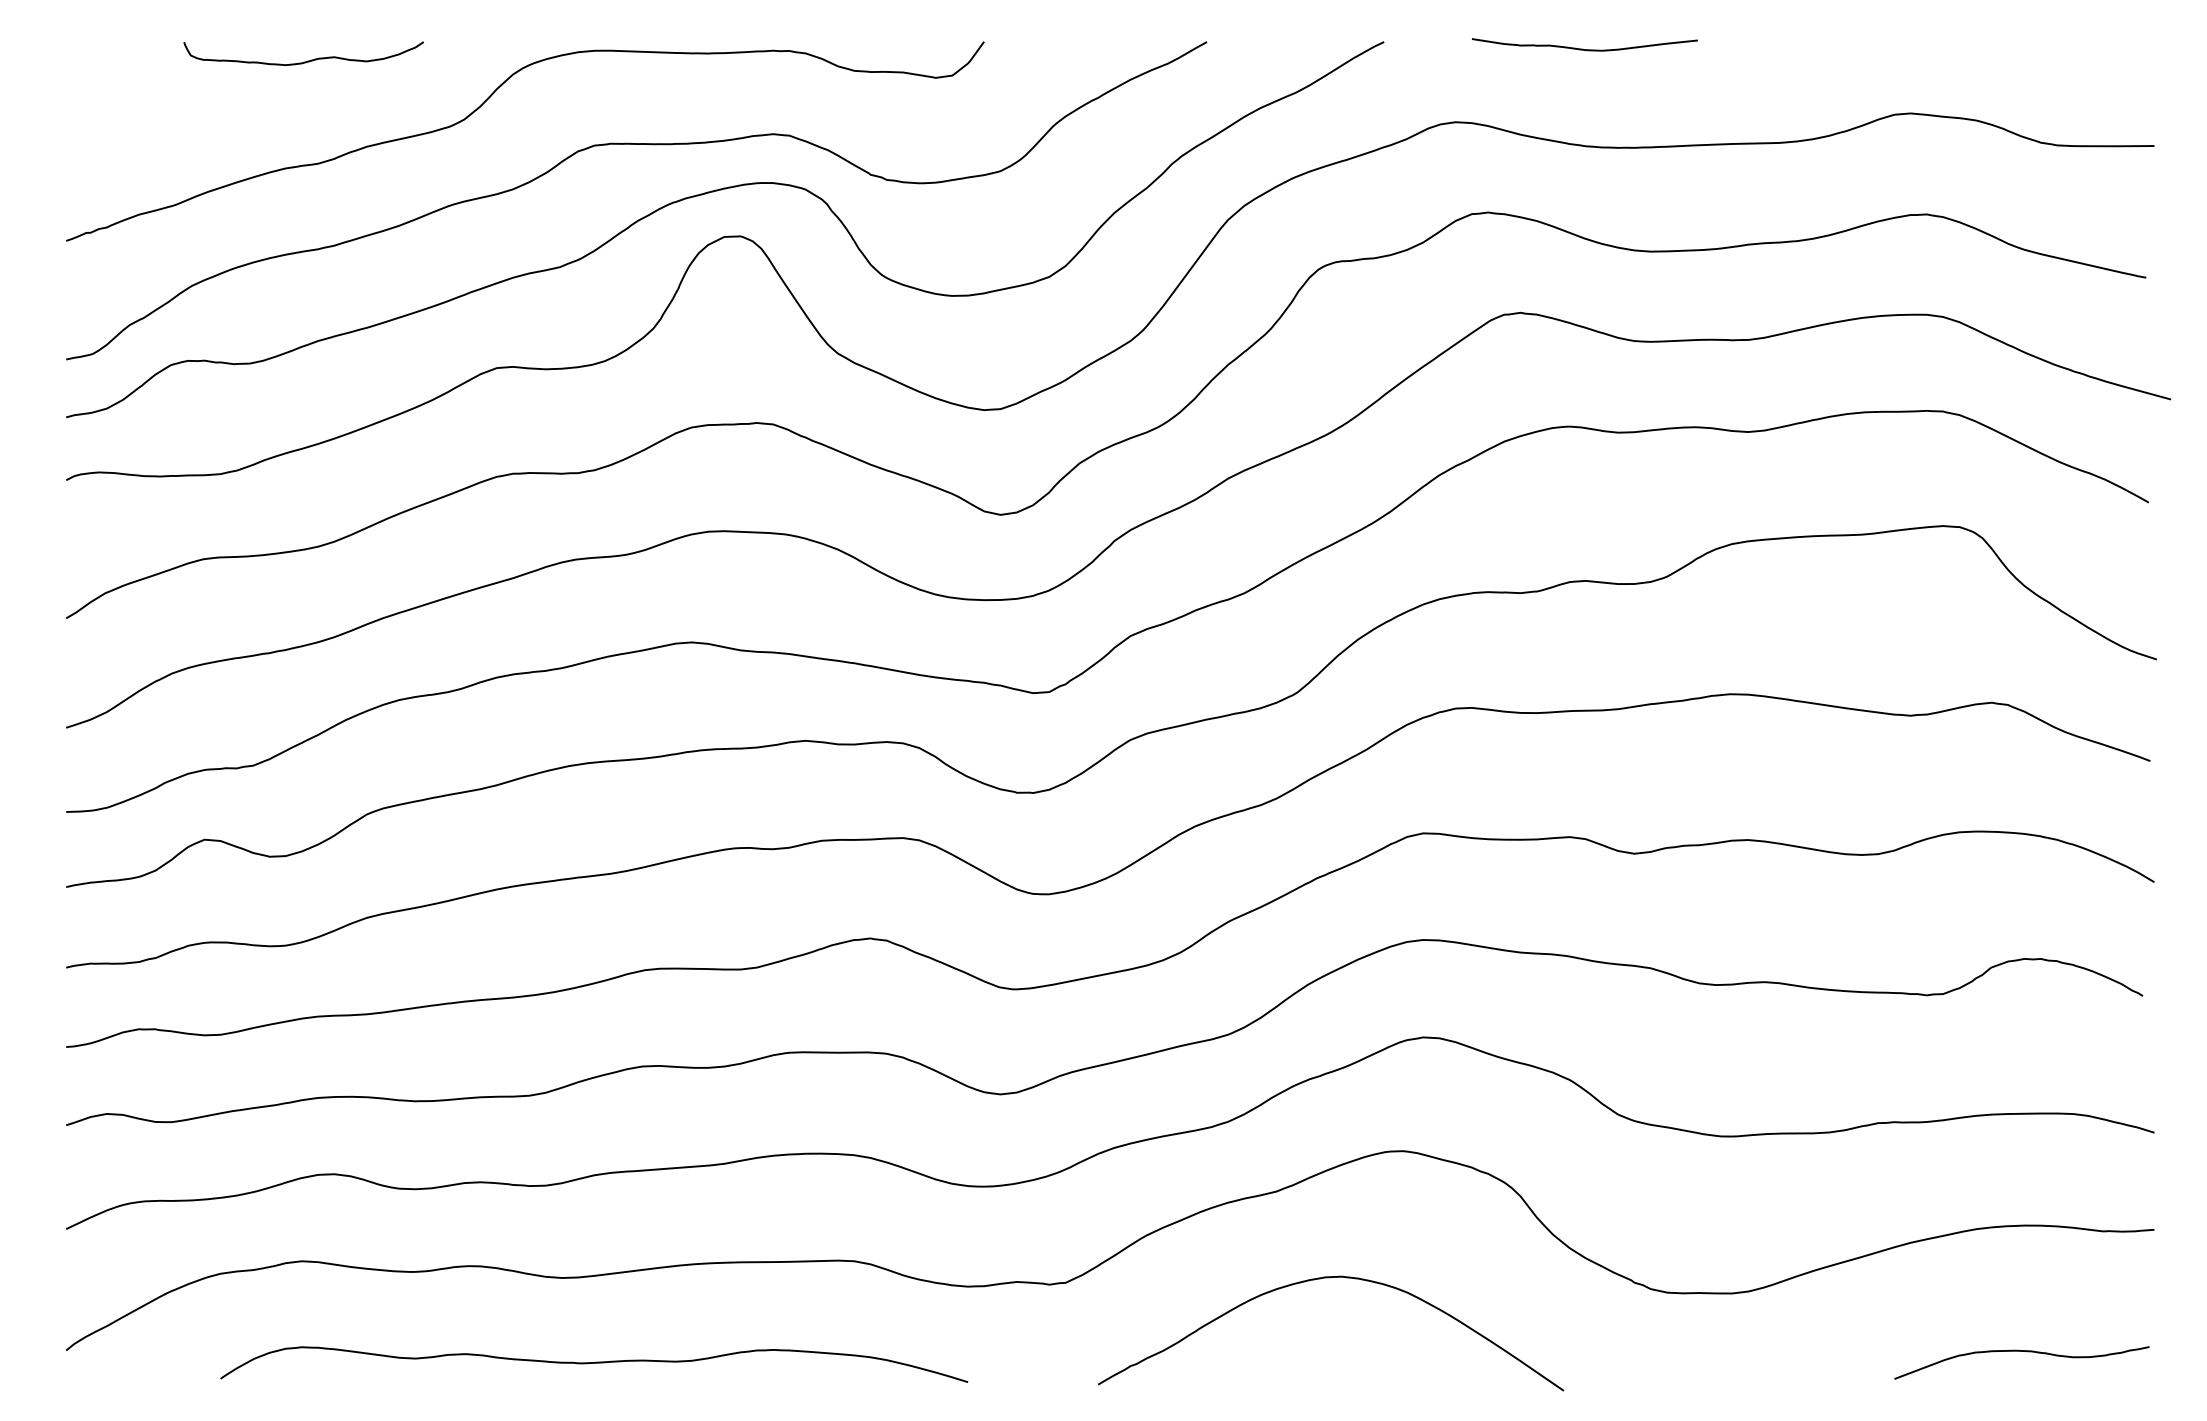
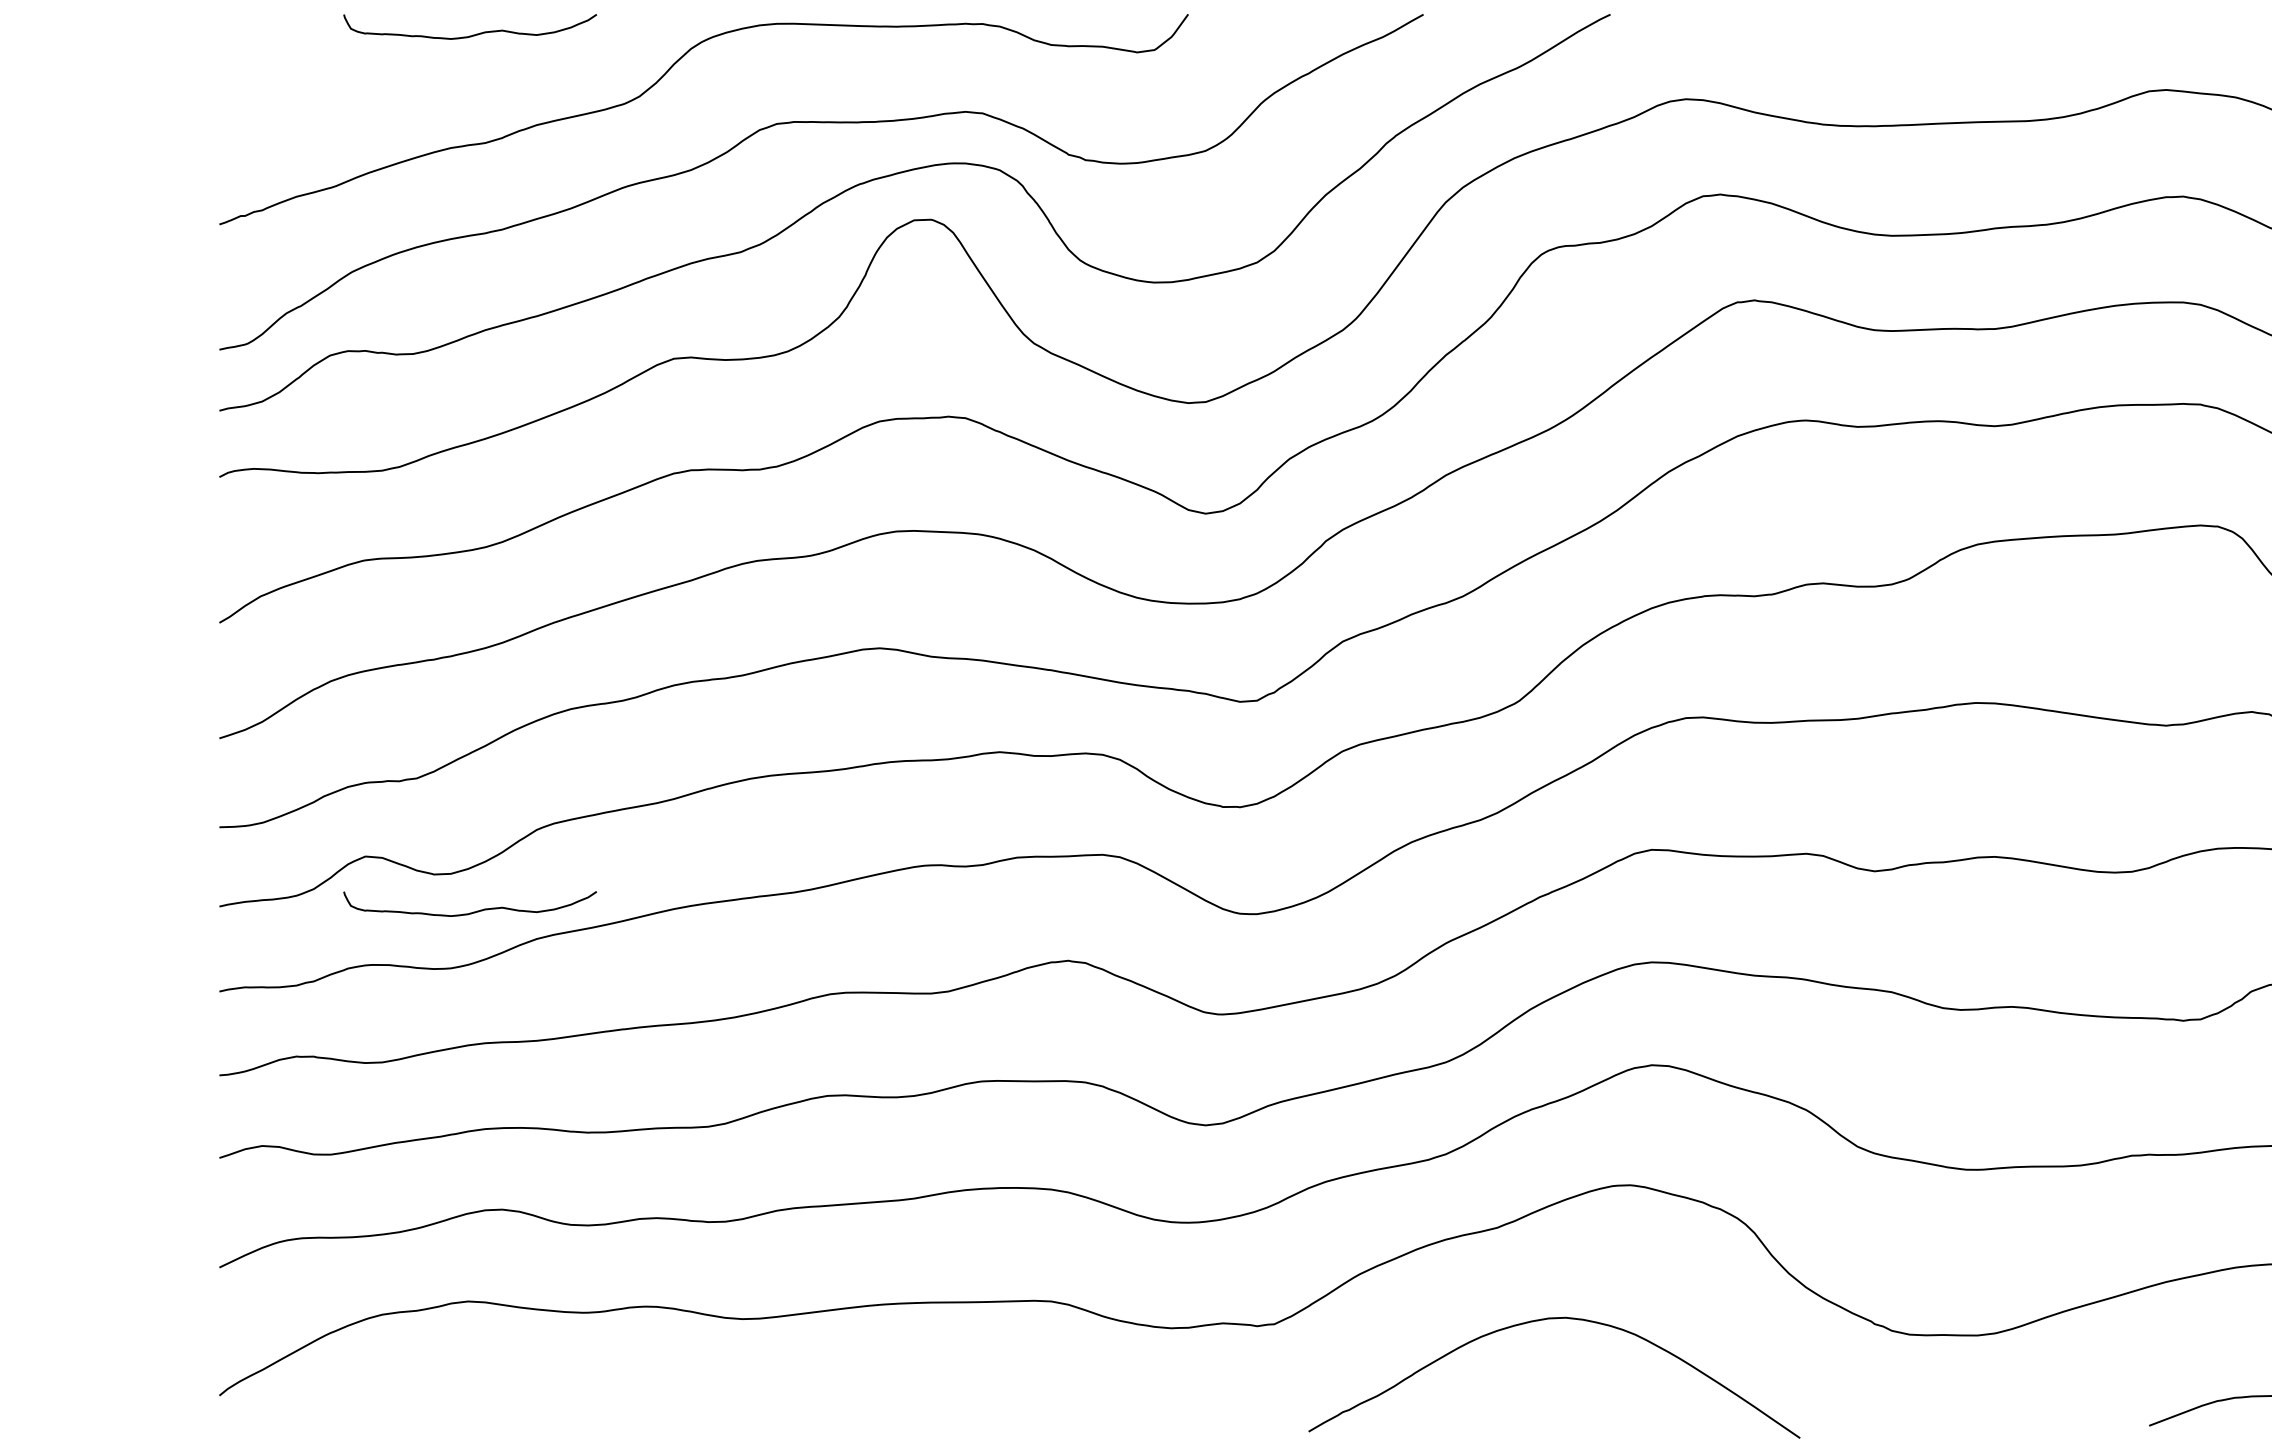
curve: (1583, 48) -> (1820, 21), removed
curve: (307, 891) -> (474, 911), added
curve: (594, 1363) -> (777, 1409), removed

